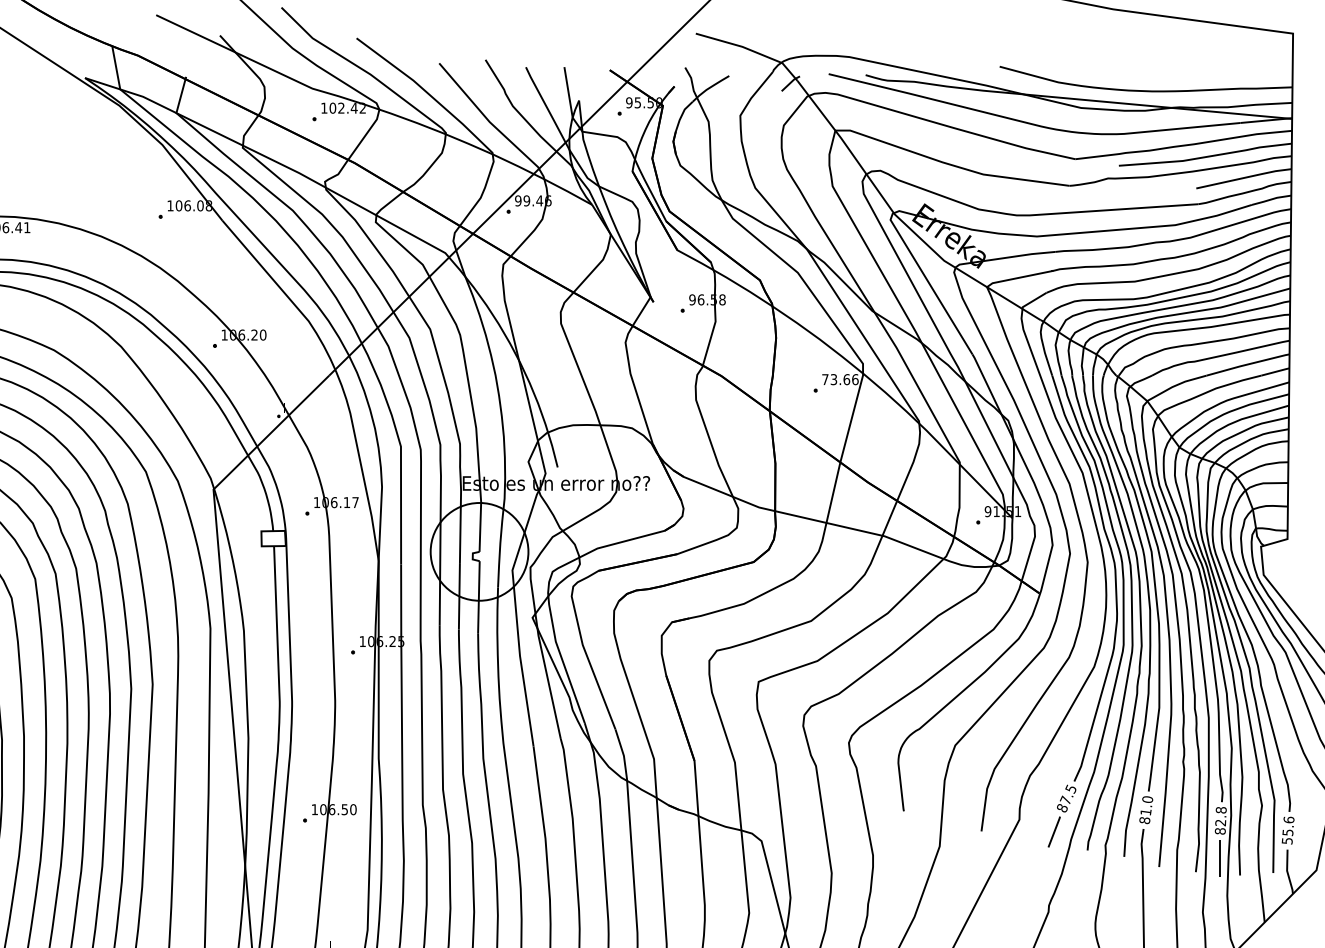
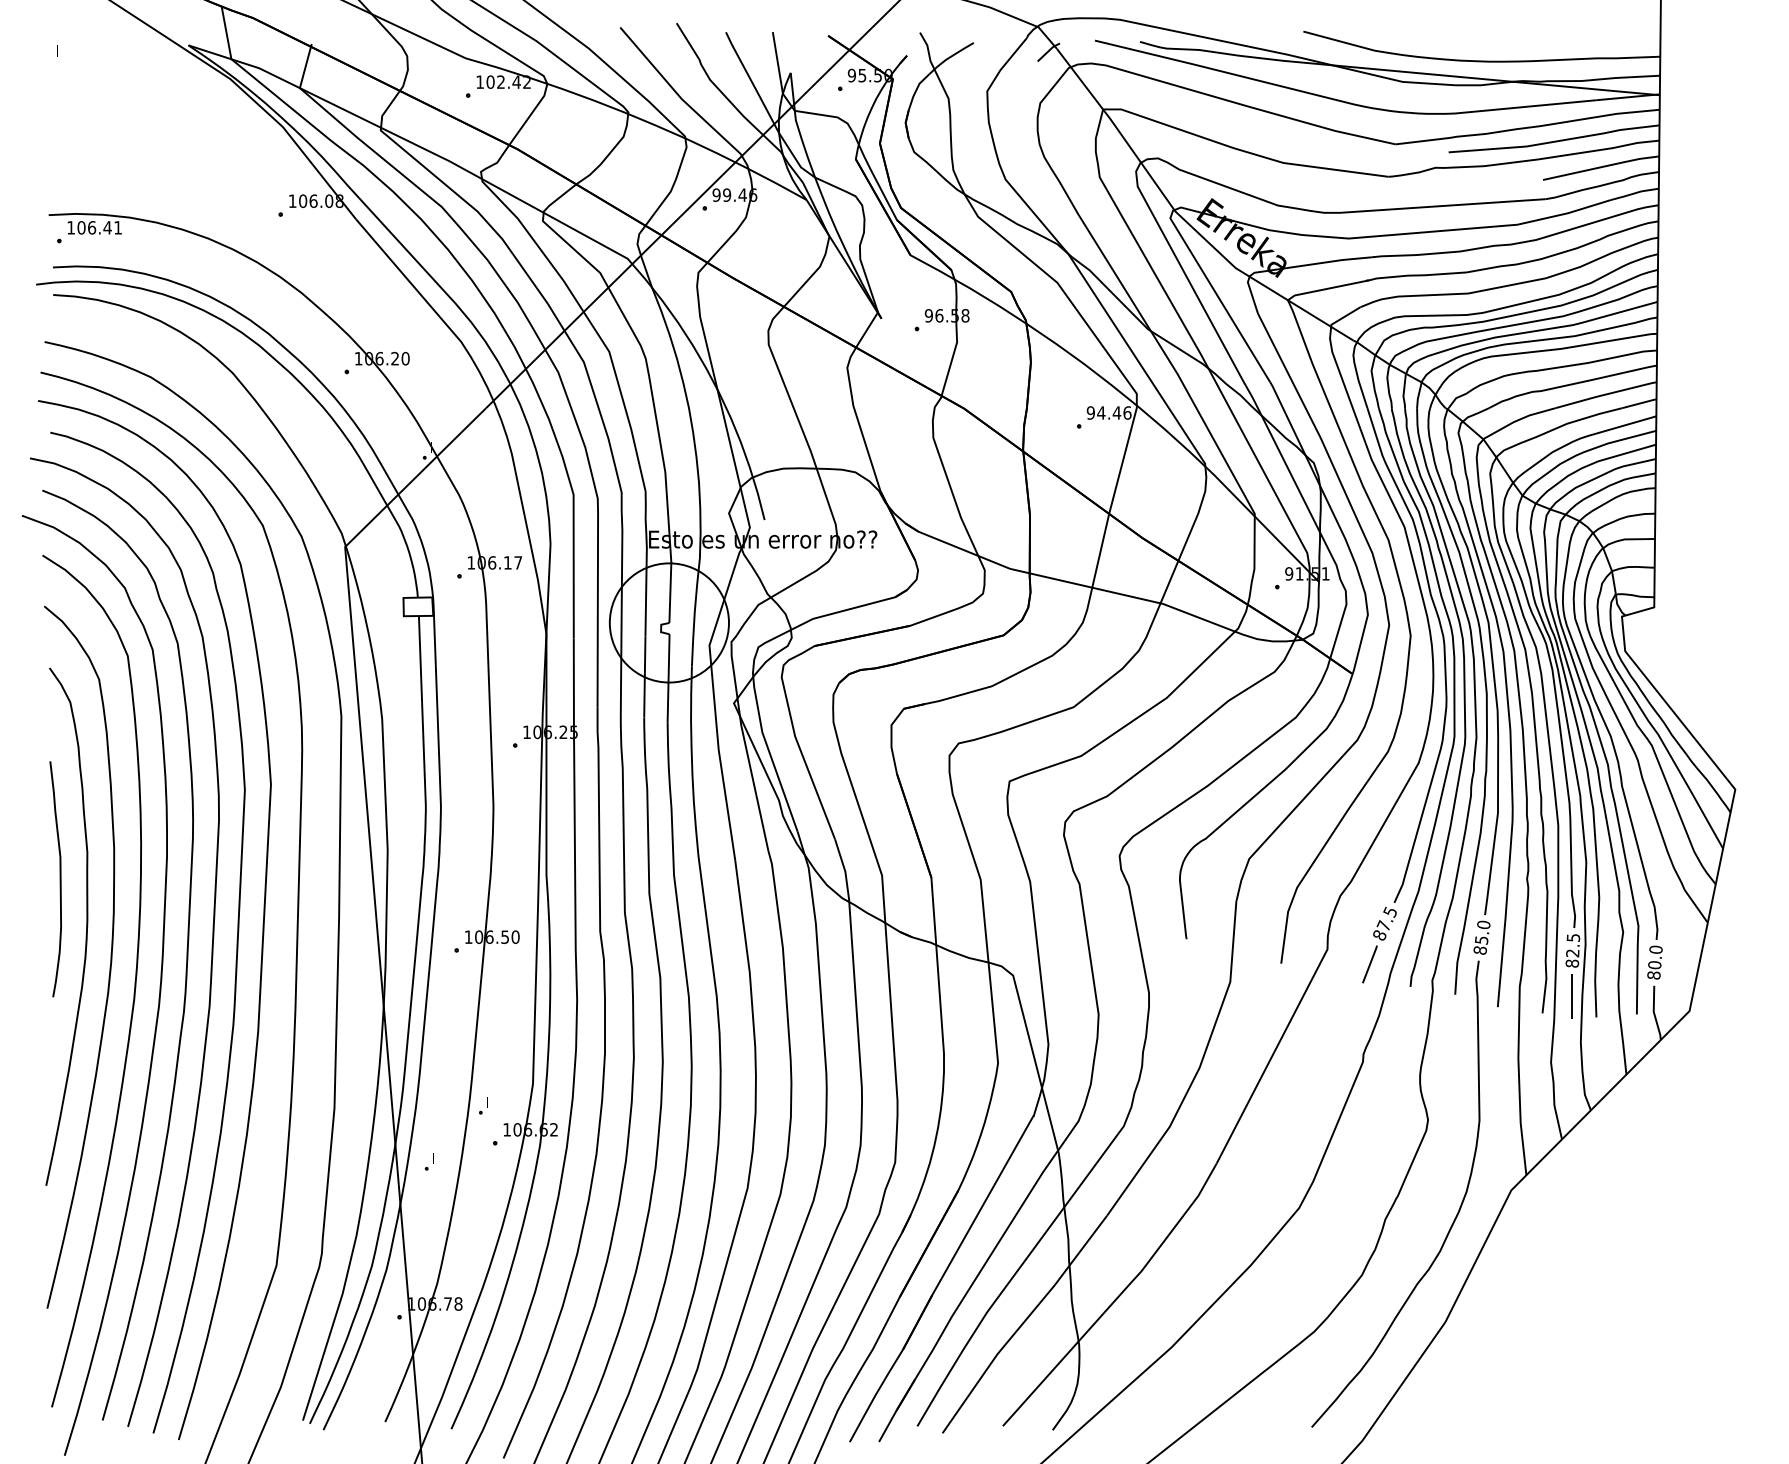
text: (835, 379) -> (1103, 412), 73.66 -> 94.46
text: (1221, 809) -> (1573, 937), 82.8 -> 82.5
text: (1145, 812) -> (1481, 940), 81.0 -> 85.0
text: (1287, 830) -> (1654, 962), 55.6 -> 80.0

